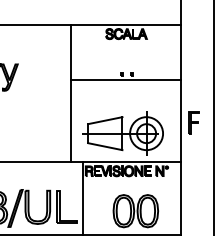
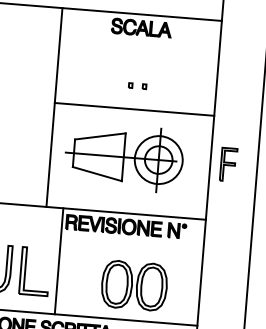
line: (126, 80) -> (134, 109), moved
part: (122, 133) -> (123, 157), moved

